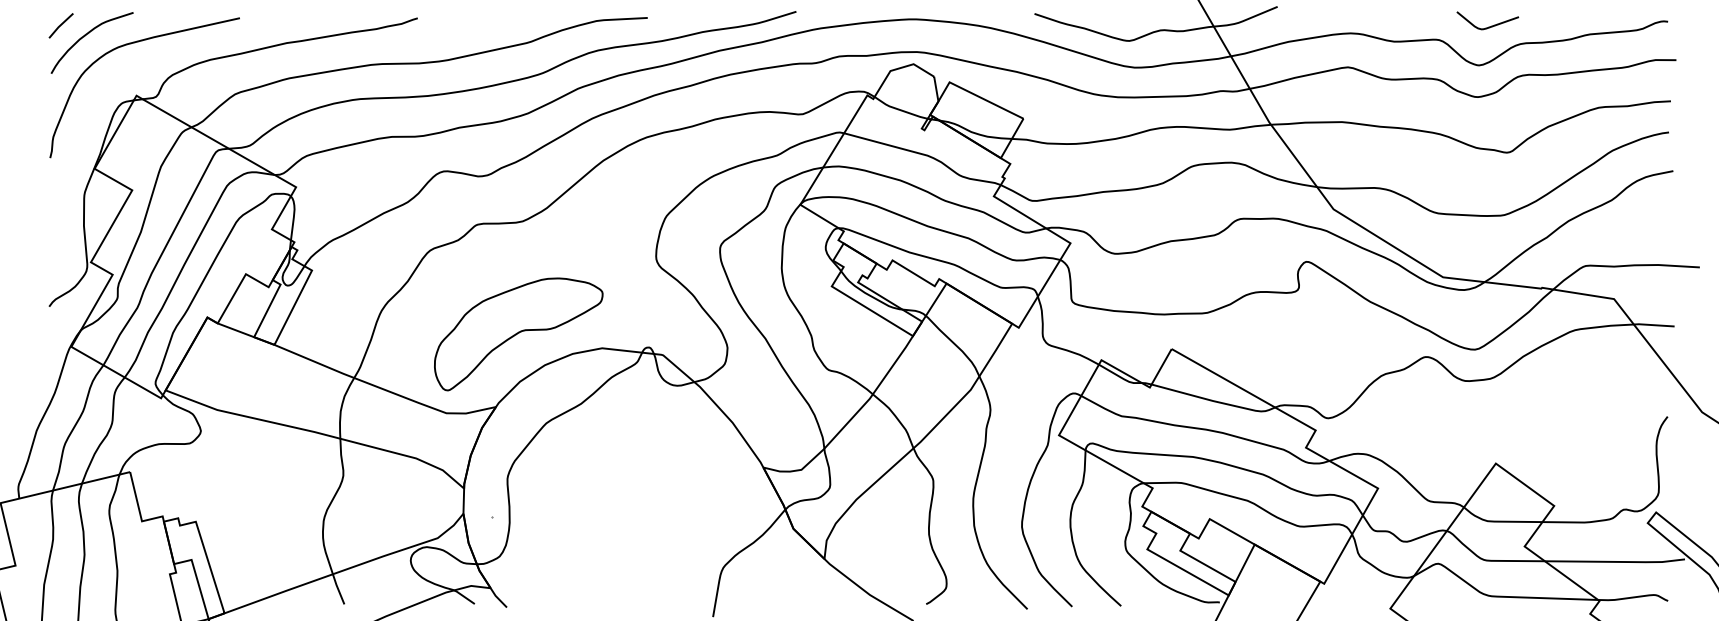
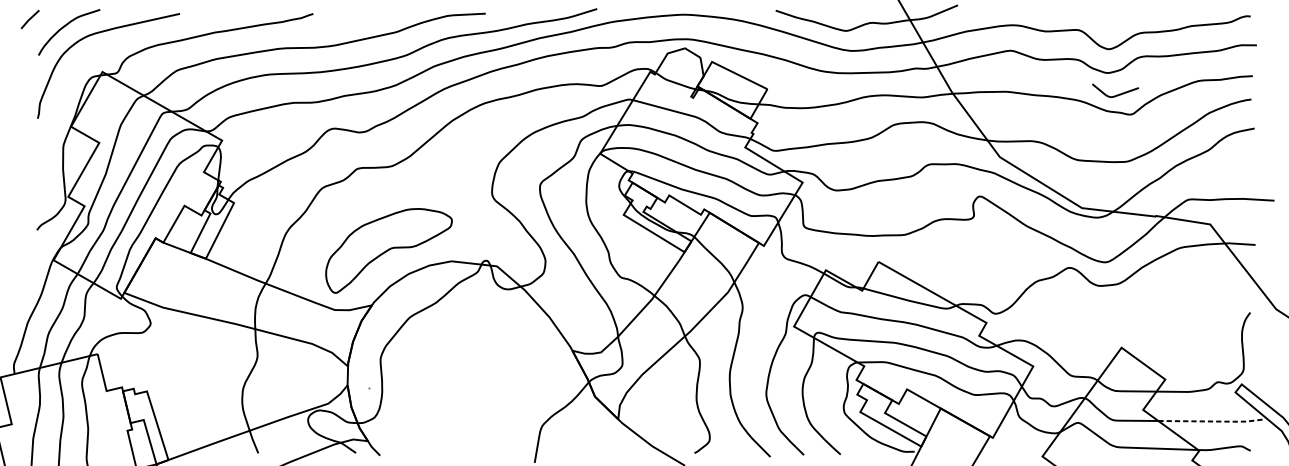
line: (60, 25) -> (29, 19), moved
curve: (1488, 26) -> (1116, 95), moved
line: (1616, 561) -> (1212, 421), solid -> dashed

